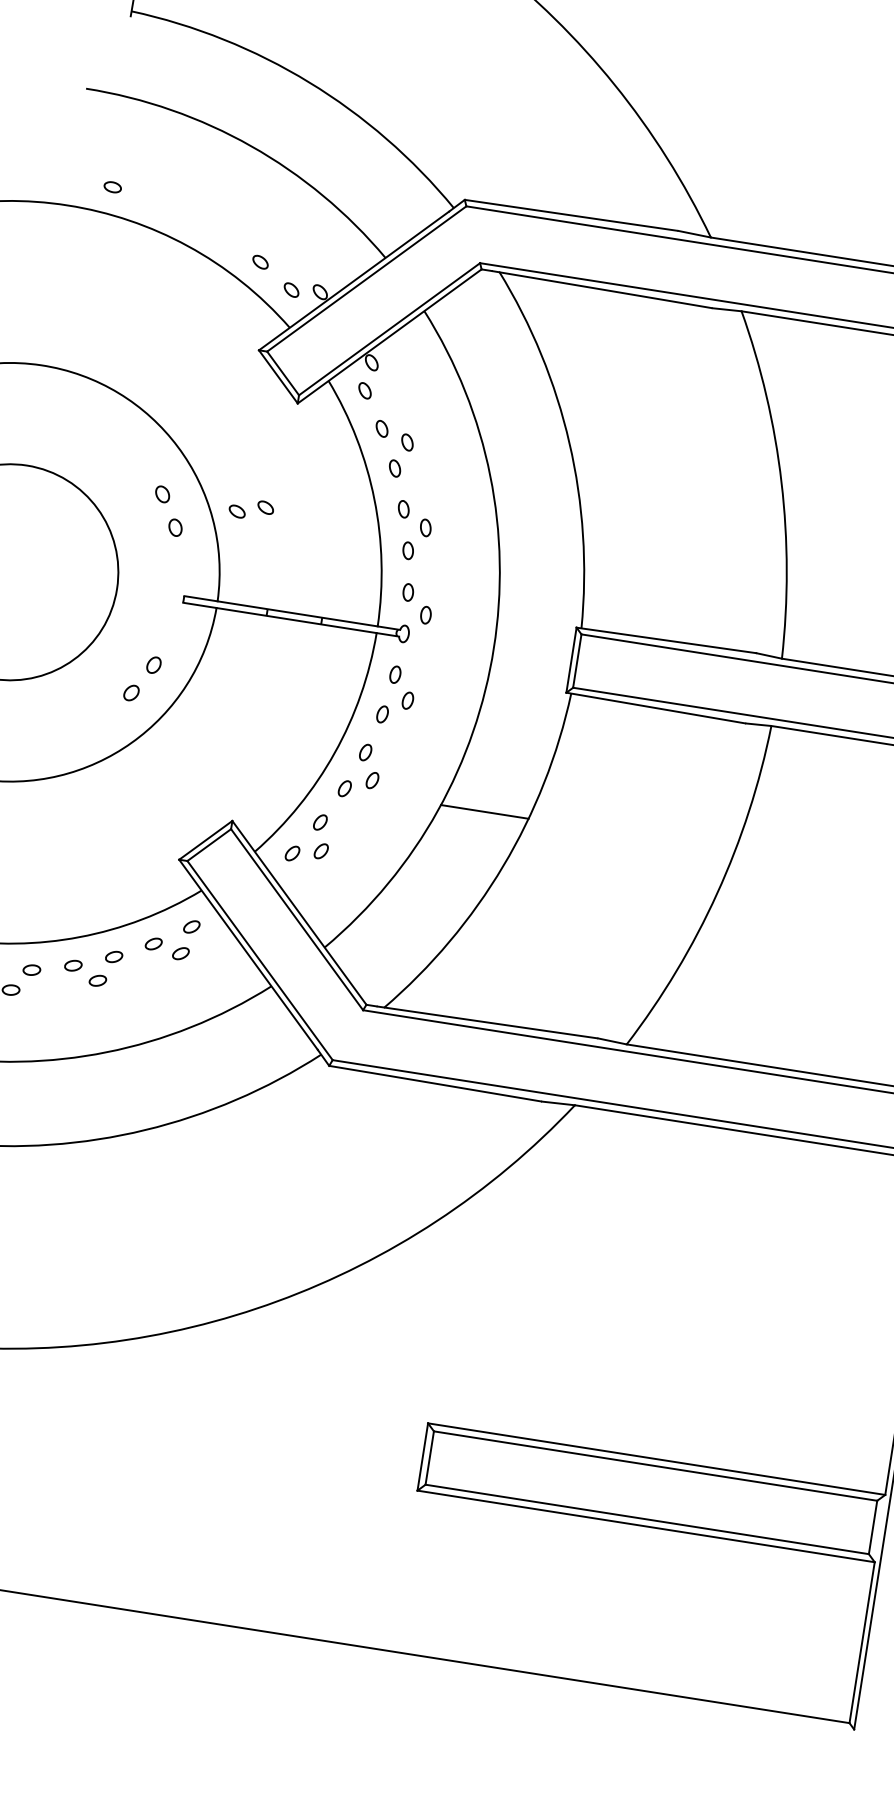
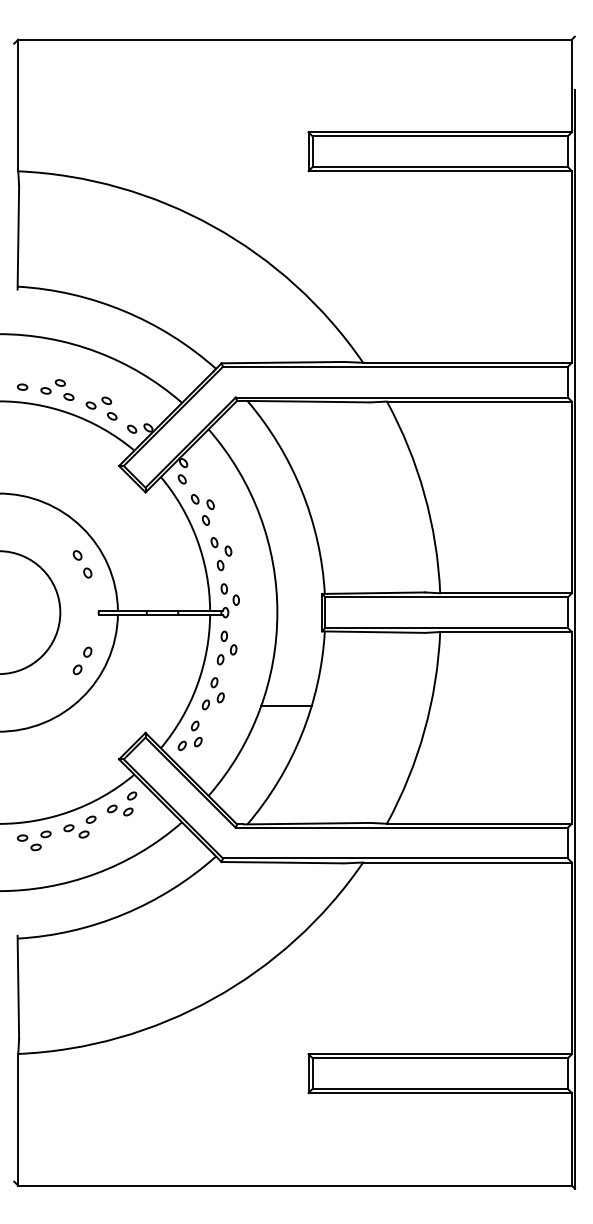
part: (172, 200) -> (57, 389), added
part: (250, 508) -> (98, 402), moved

